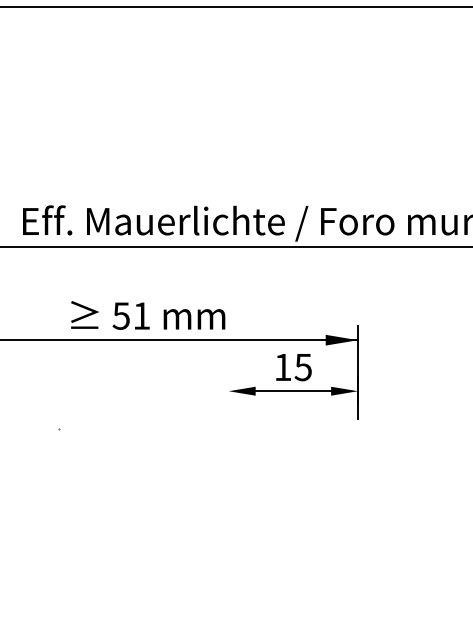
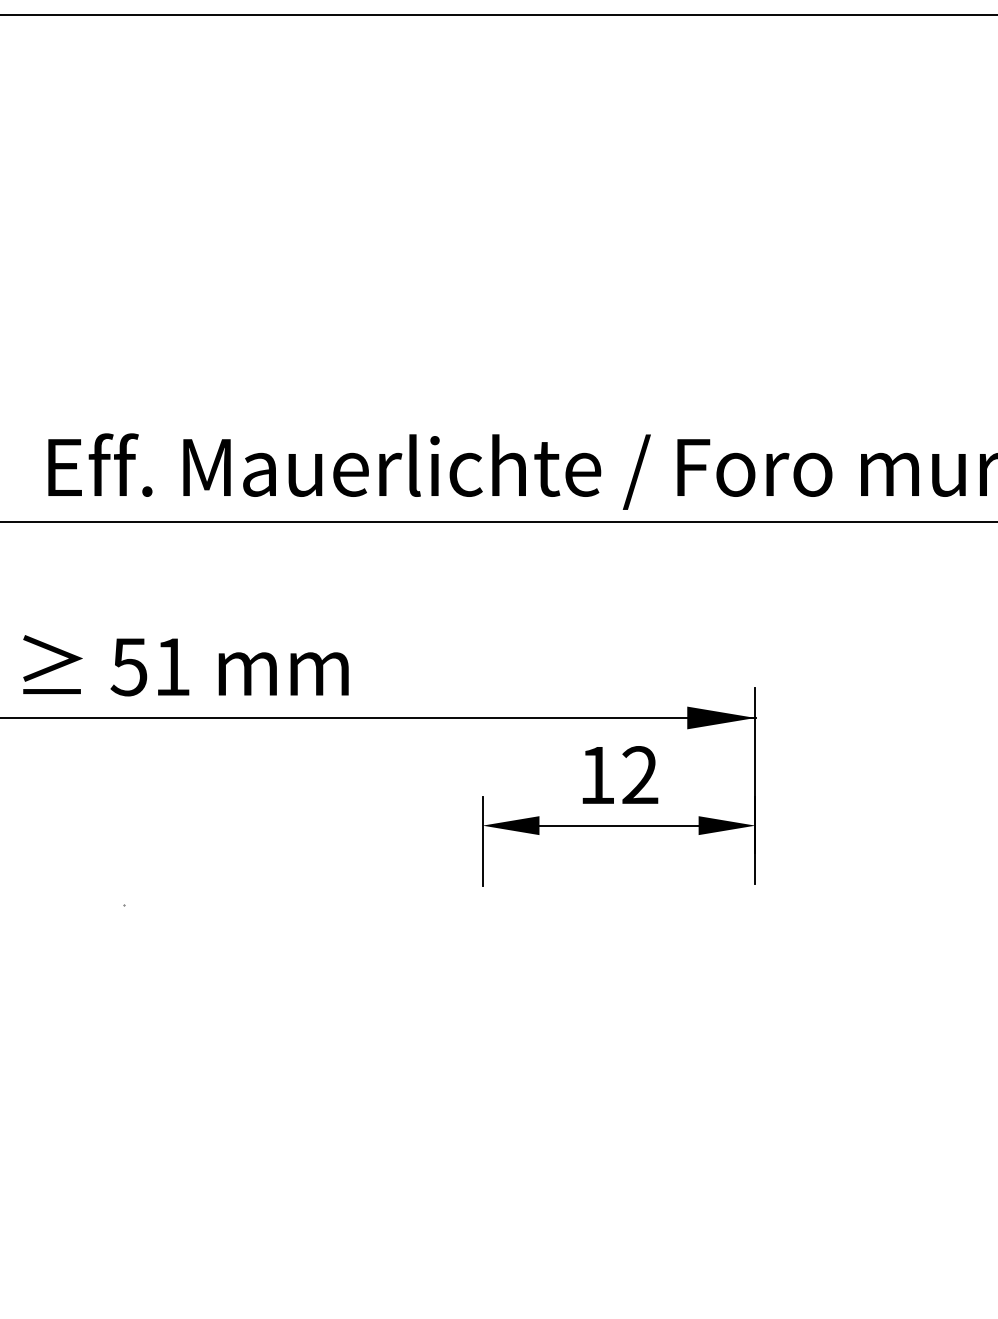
text: (148, 315) -> (186, 665), moved
text: (302, 367) -> (638, 775), 15 -> 12
line: (228, 398) -> (482, 841), added

